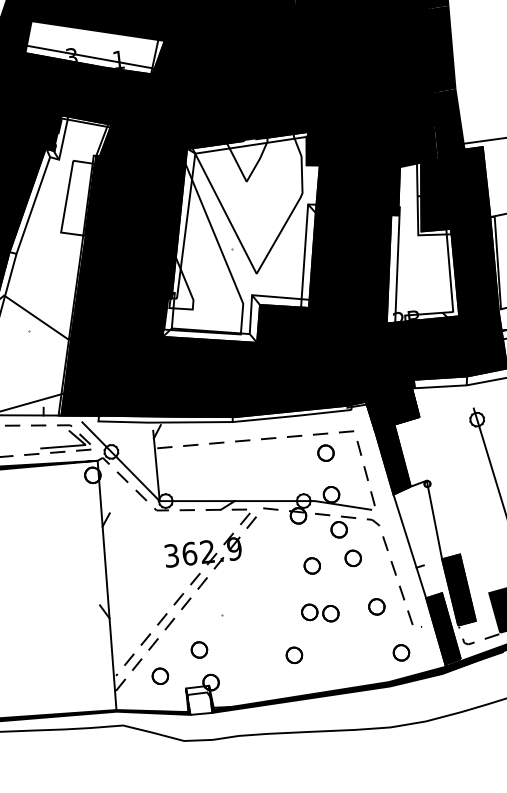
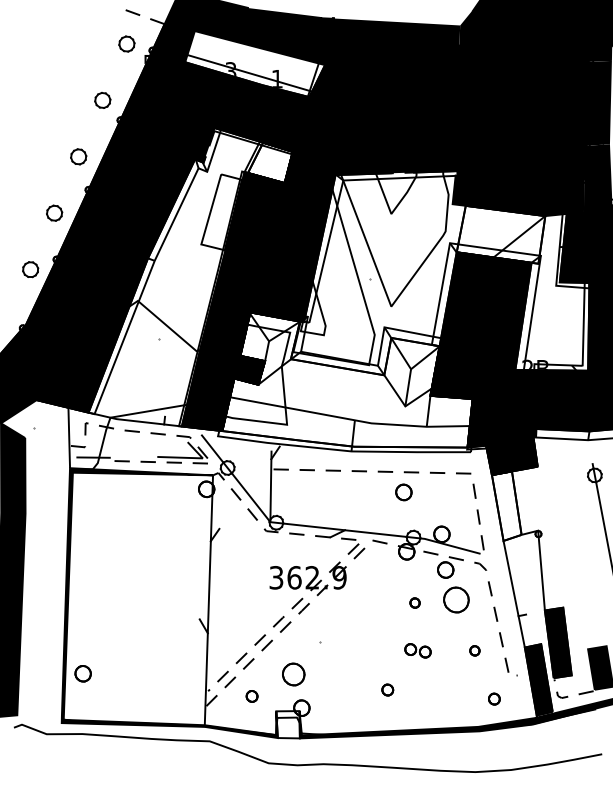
fill: (120, 143) -> (269, 162), removed
fill: (357, 190) -> (500, 234), removed
fill: (220, 350) -> (347, 379), removed
part: (325, 453) -> (403, 492), moved
fill: (392, 459) -> (506, 505), removed
part: (353, 557) -> (456, 599), size x1.6
part: (311, 565) -> (414, 602), size x0.6
part: (376, 606) -> (474, 650), size x0.6
part: (319, 612) -> (417, 650), size x0.7
part: (199, 650) -> (293, 674), size x1.4
part: (401, 652) -> (494, 698), size x0.7
part: (294, 654) -> (387, 689), size x0.7
part: (159, 676) -> (251, 696), size x0.7

